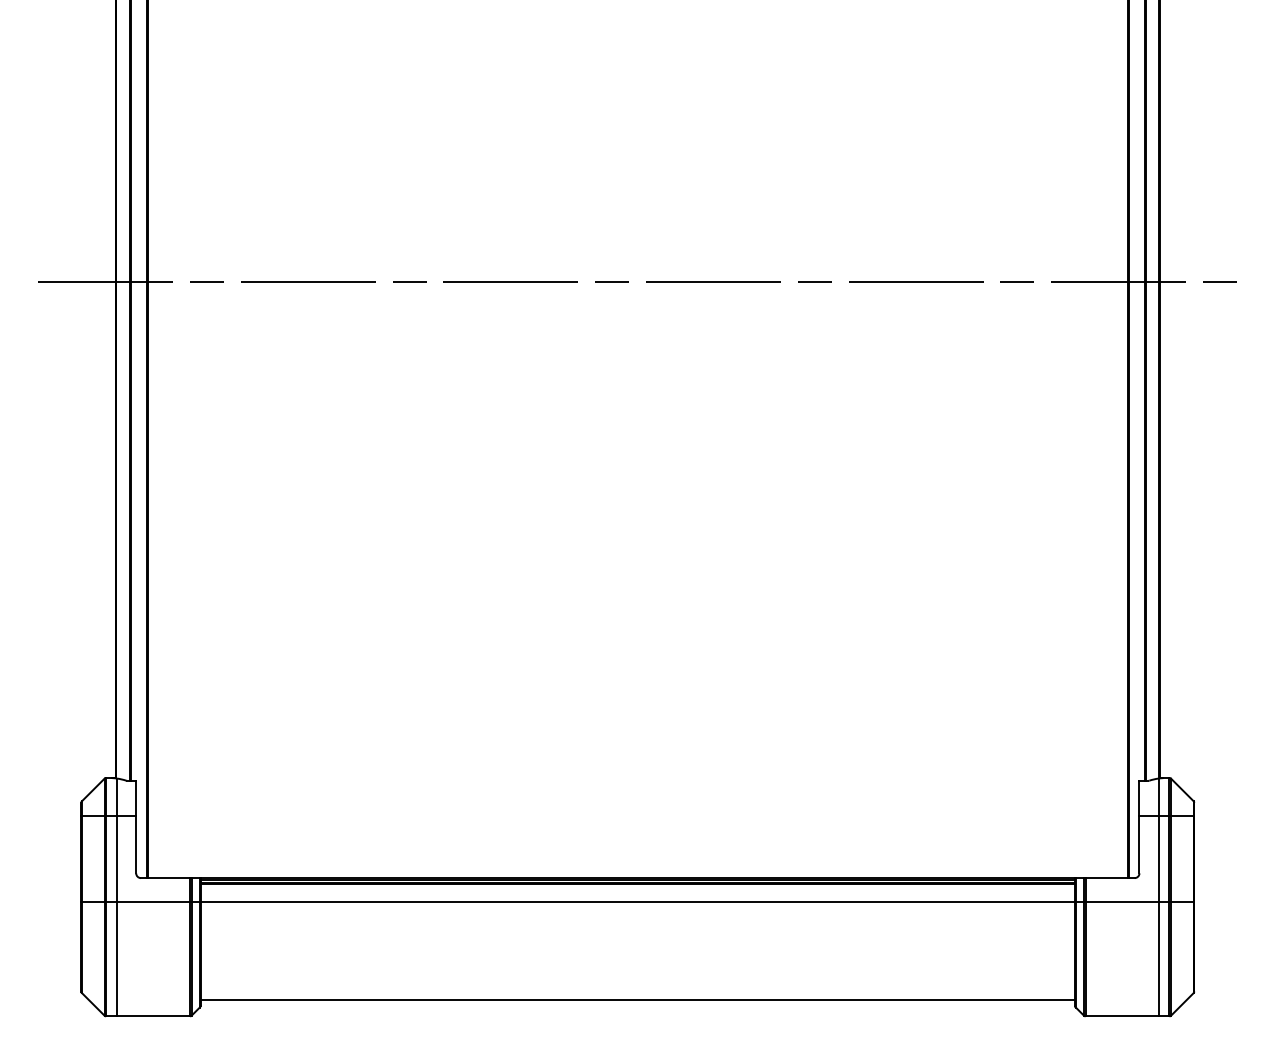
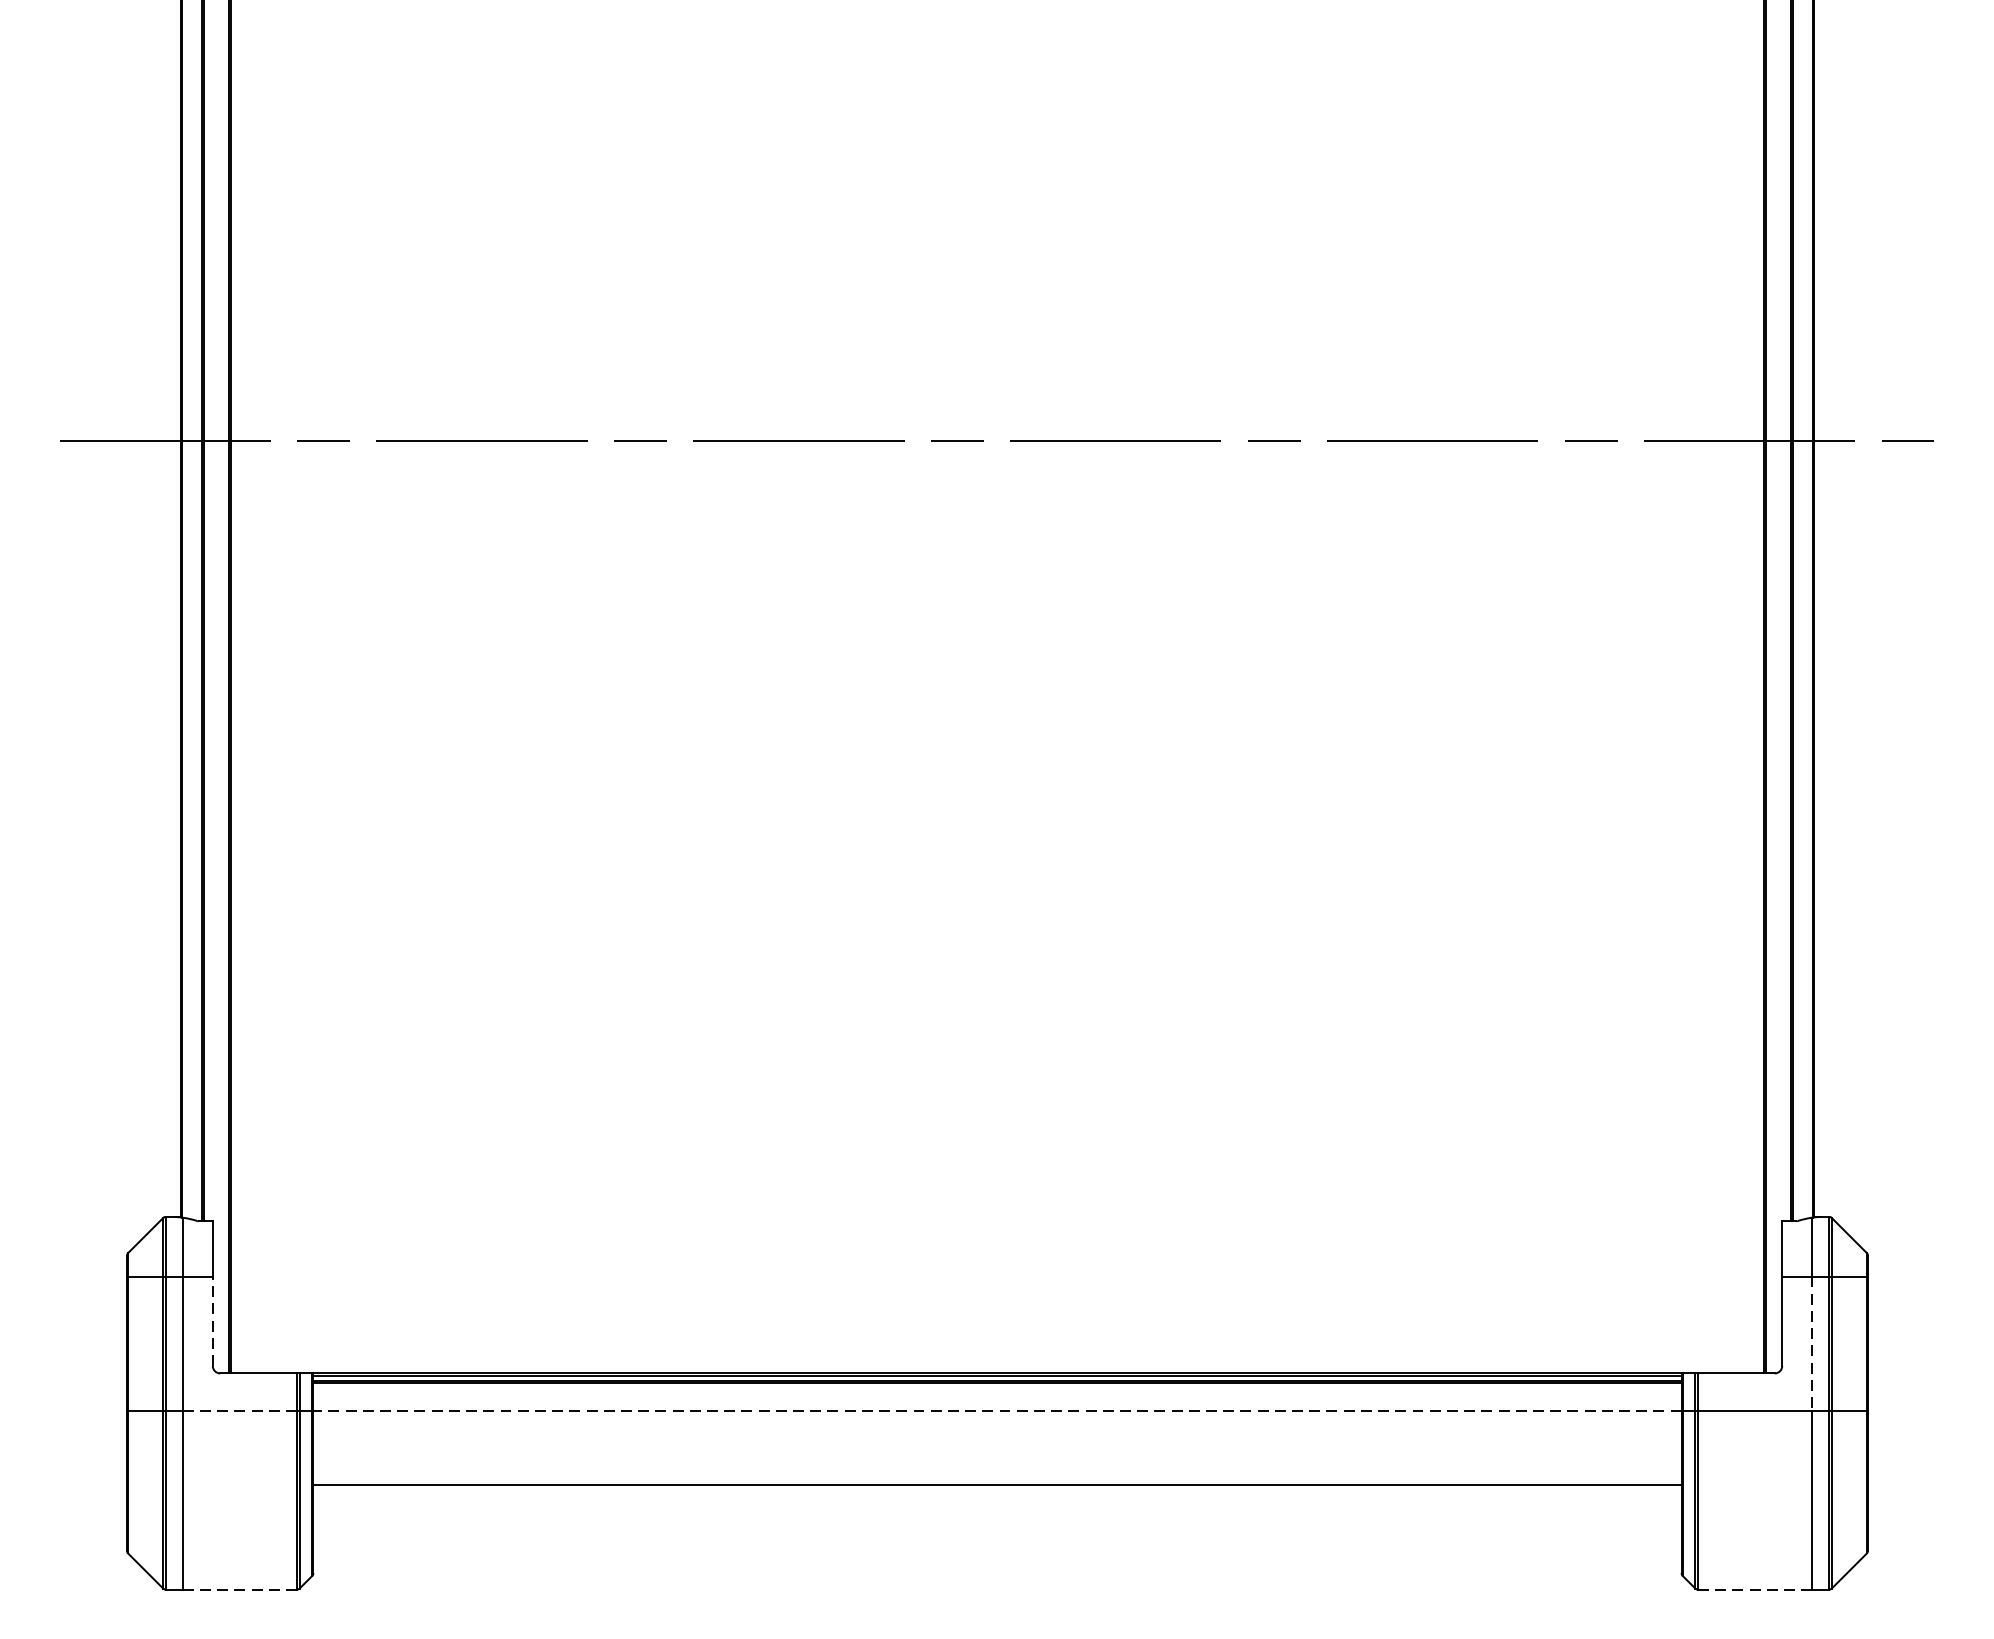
line: (136, 844) -> (213, 1320), solid -> dashed
line: (1158, 859) -> (1812, 1344), solid -> dashed
line: (153, 901) -> (239, 1410), solid -> dashed
line: (637, 901) -> (997, 1410), solid -> dashed
line: (637, 999) -> (997, 1485), moved
line: (153, 1016) -> (239, 1589), solid -> dashed
line: (1122, 1016) -> (1755, 1589), solid -> dashed

